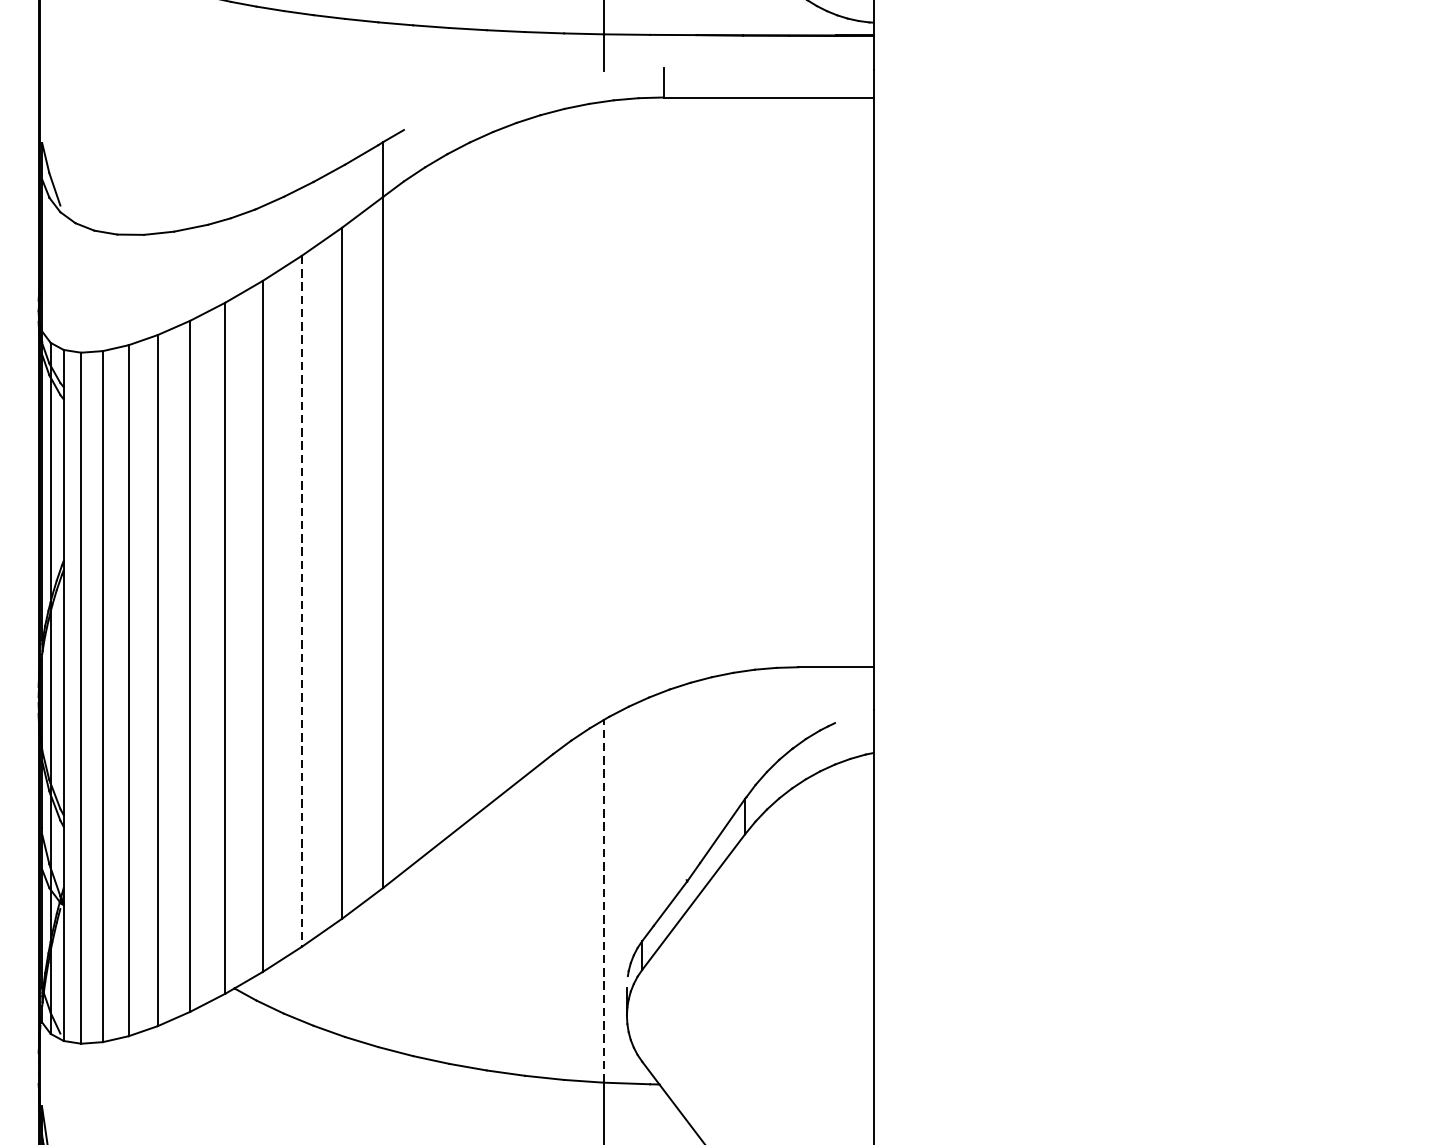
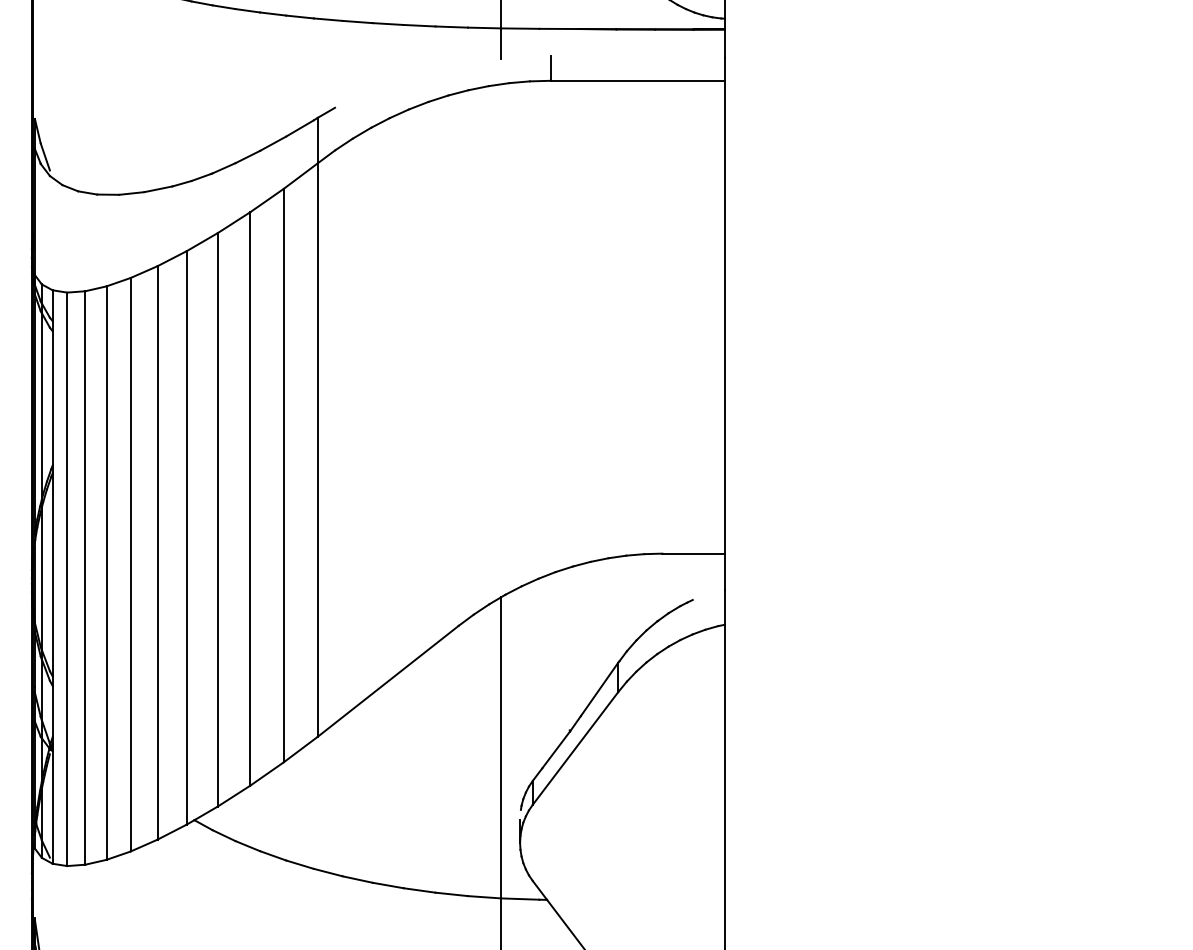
line: (302, 600) -> (250, 498), dashed -> solid
line: (603, 900) -> (500, 747), dashed -> solid

